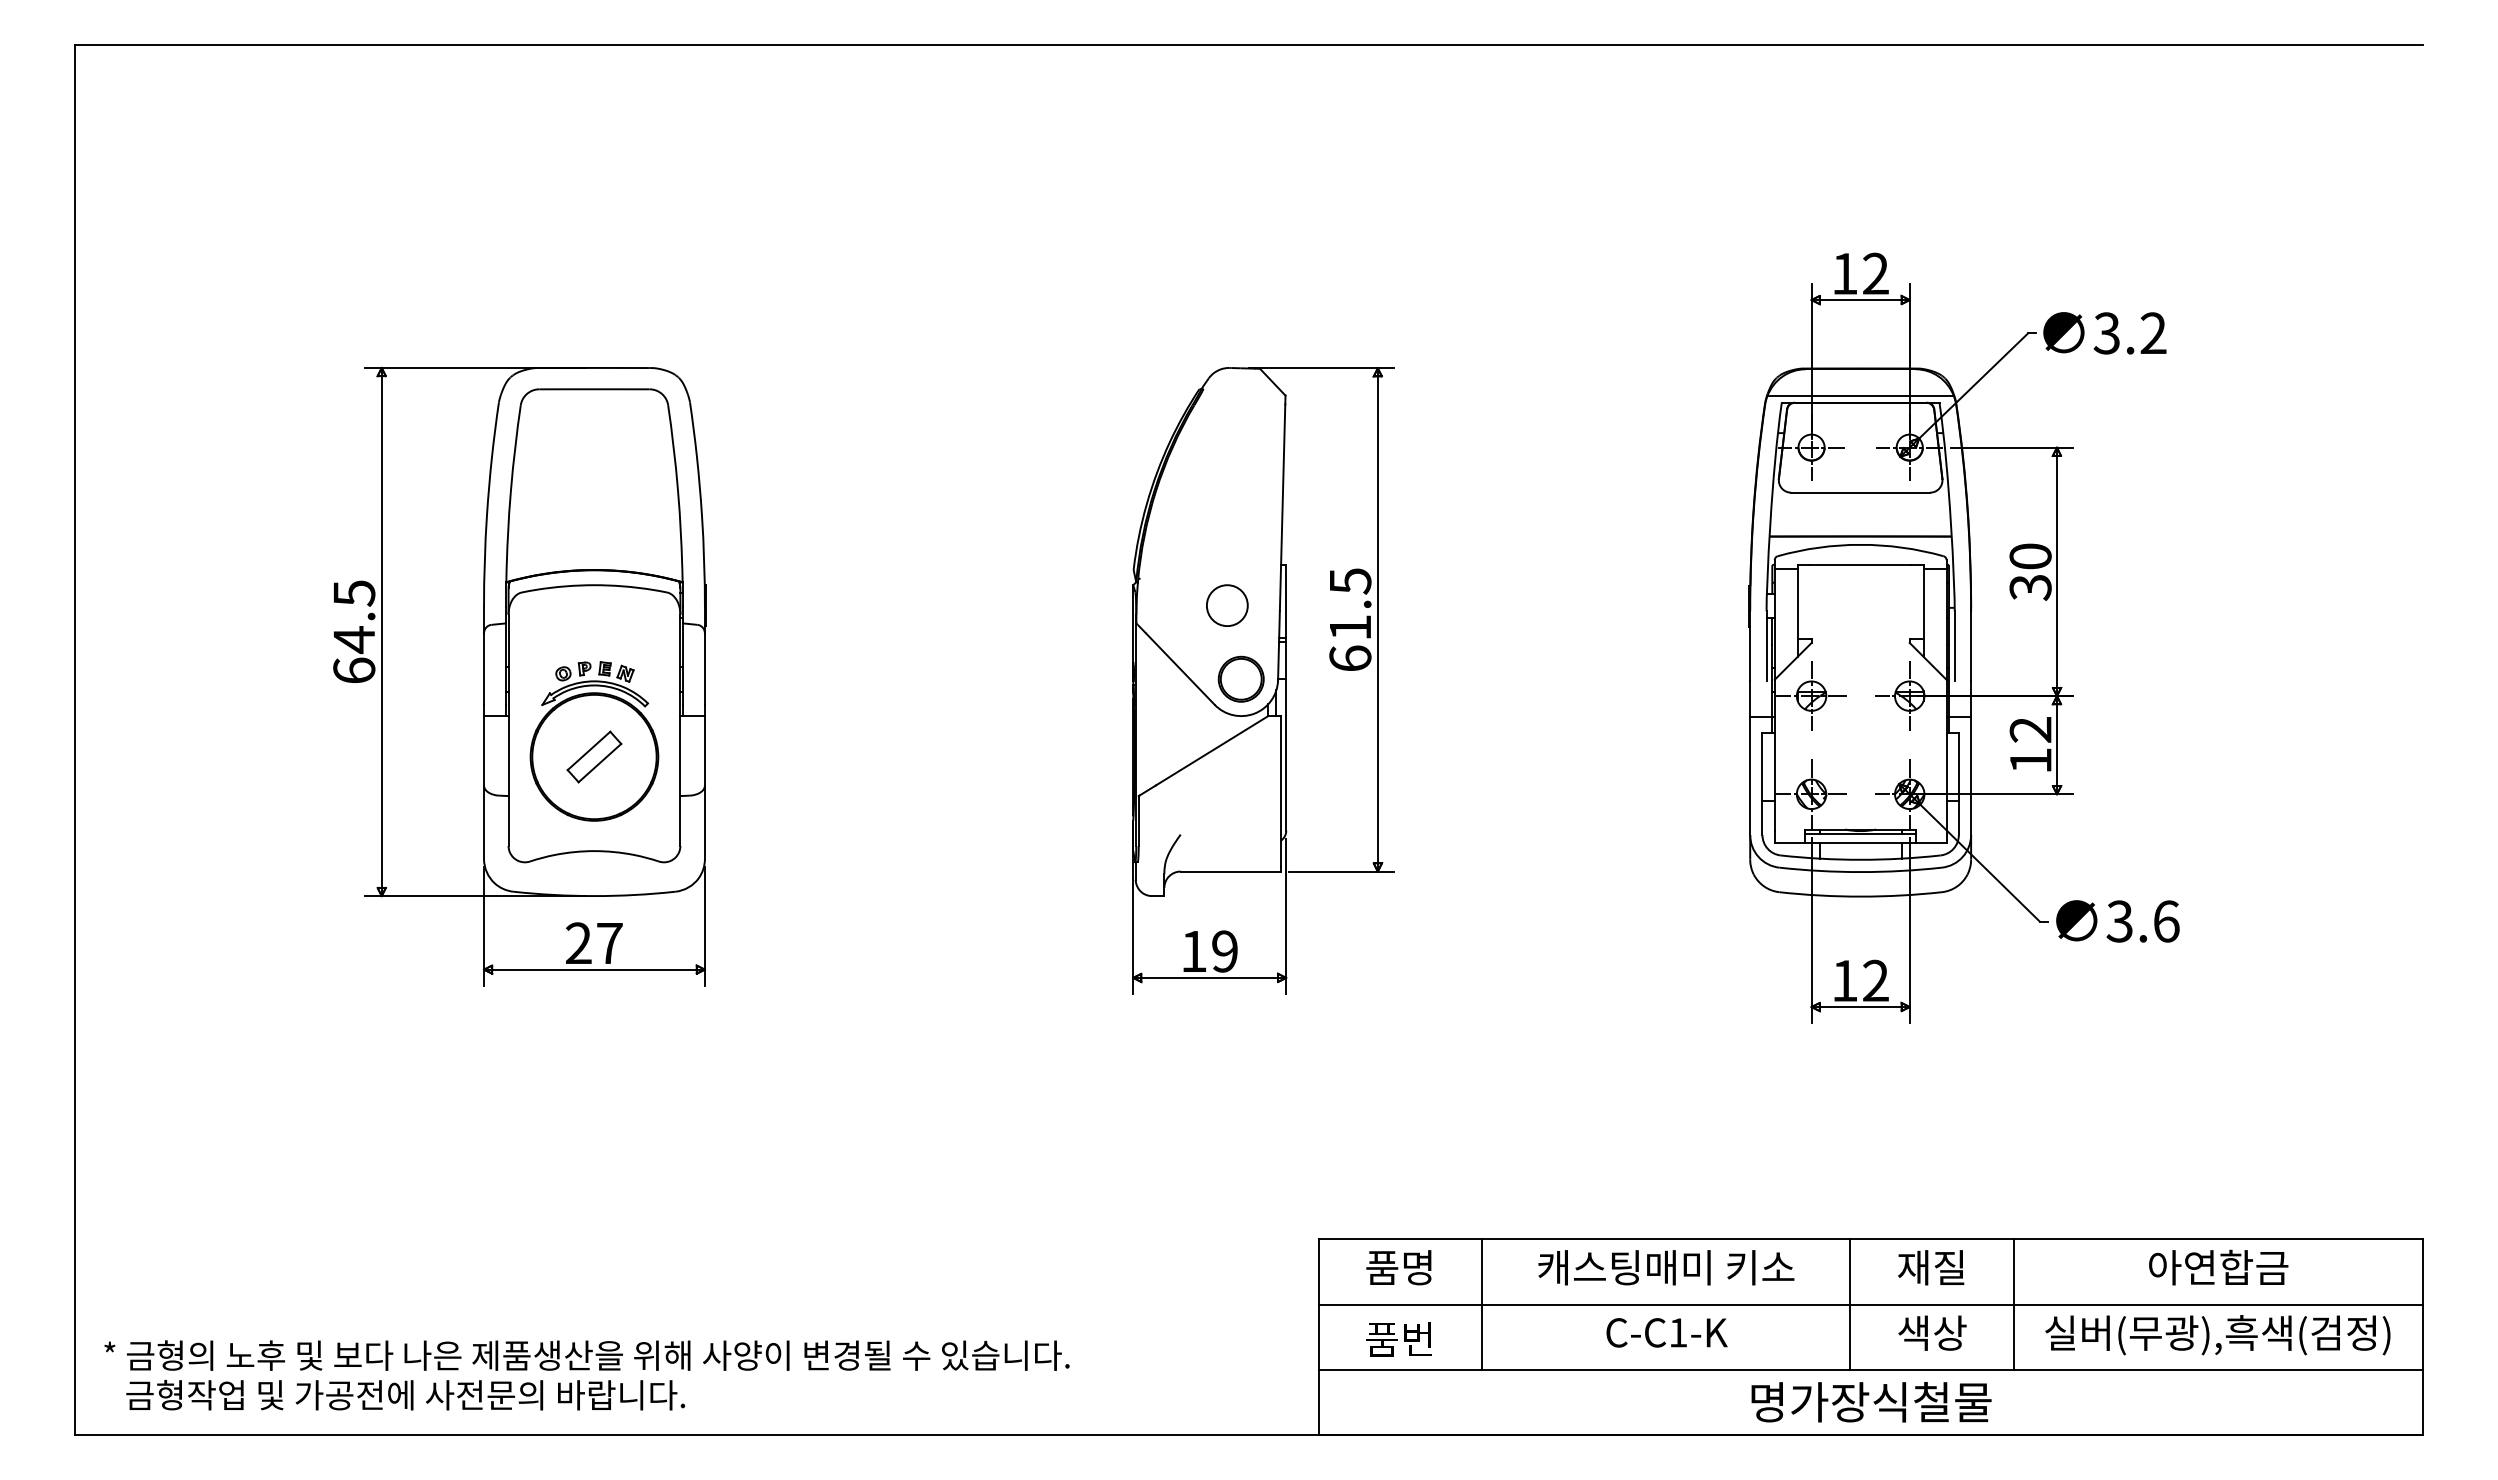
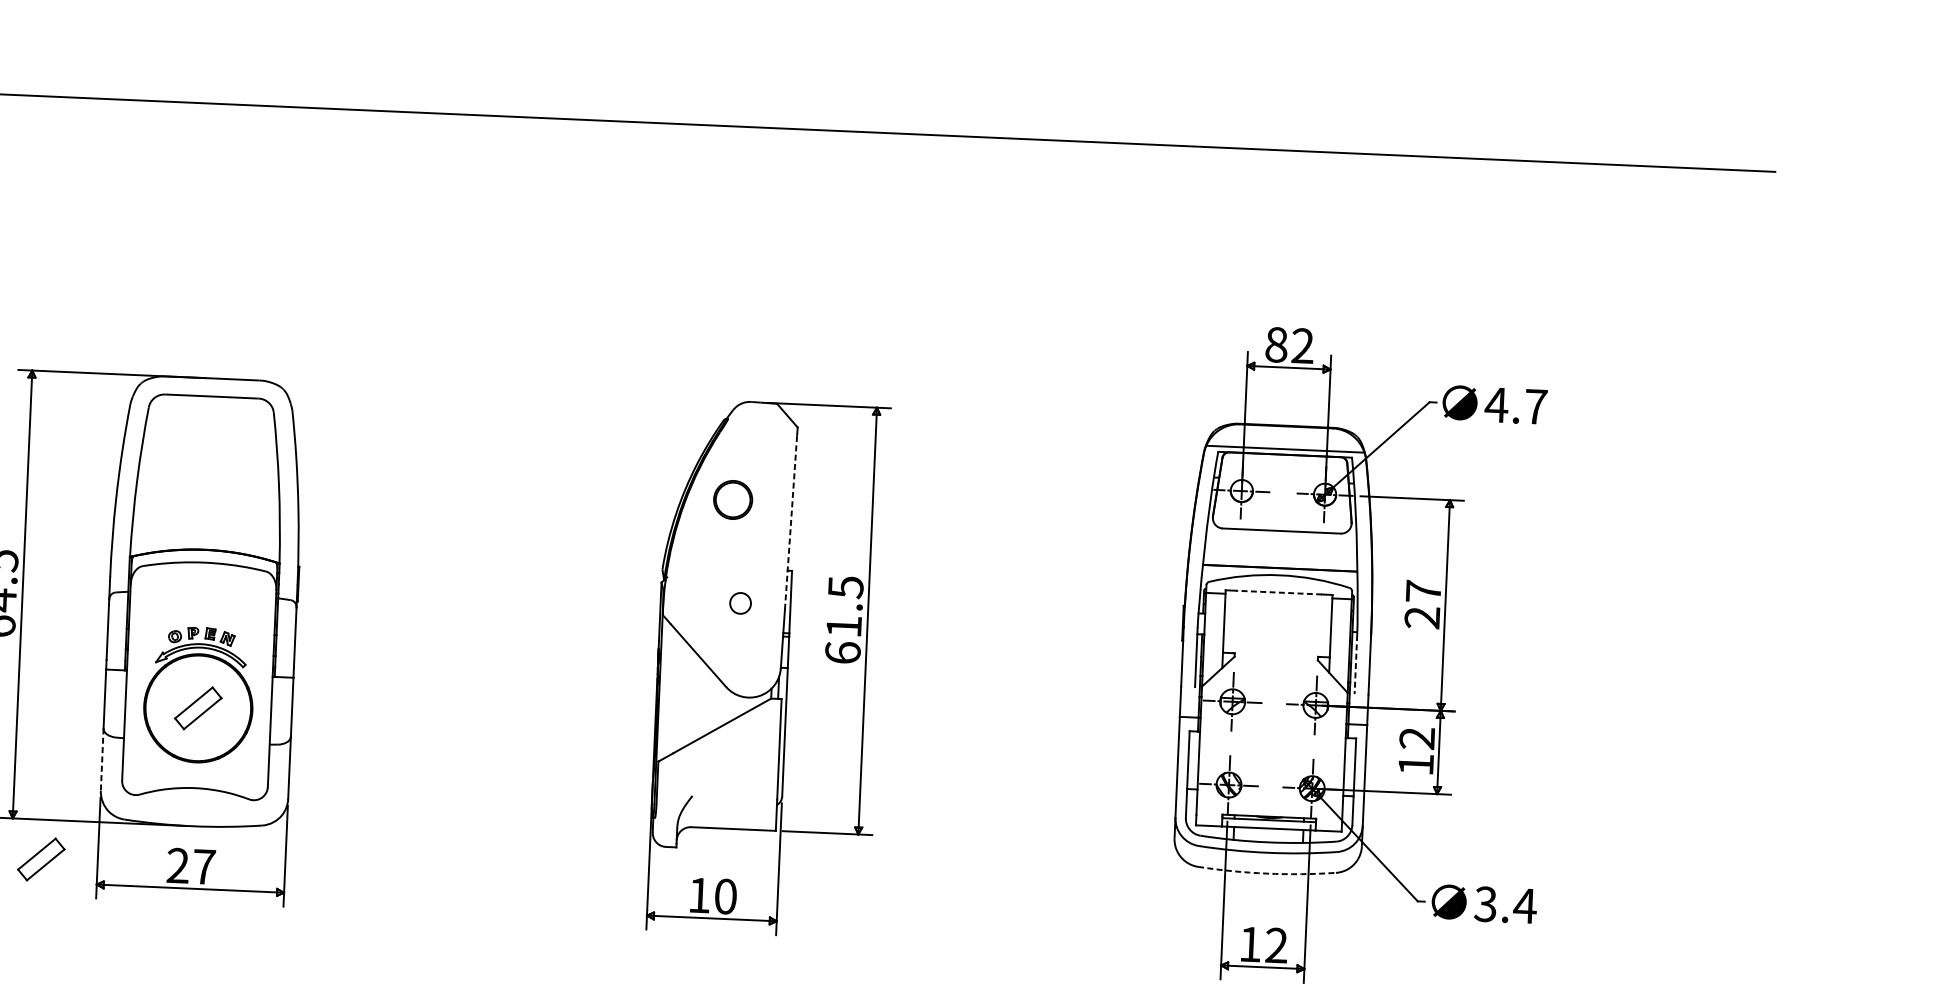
text: (1844, 273) -> (1276, 344), 12 -> 82
text: (2129, 333) -> (1515, 406), 3.2 -> 4.7
line: (1282, 507) -> (790, 522), solid -> dashed
line: (1860, 565) -> (1278, 592), solid -> dashed
text: (2030, 571) -> (1422, 604), 30 -> 27
circle: (1226, 605) -> (739, 603), size x0.6
line: (1954, 646) -> (1355, 664), solid -> dashed
part: (1240, 678) -> (732, 499), moved
line: (484, 822) -> (102, 759), solid -> dashed
arc: (1860, 896) -> (1266, 873), solid -> dashed
text: (2166, 921) -> (1525, 906), 3.6 -> 3.4
part: (417, 942) -> (41, 859), added
text: (1224, 951) -> (725, 896), 19 -> 10

